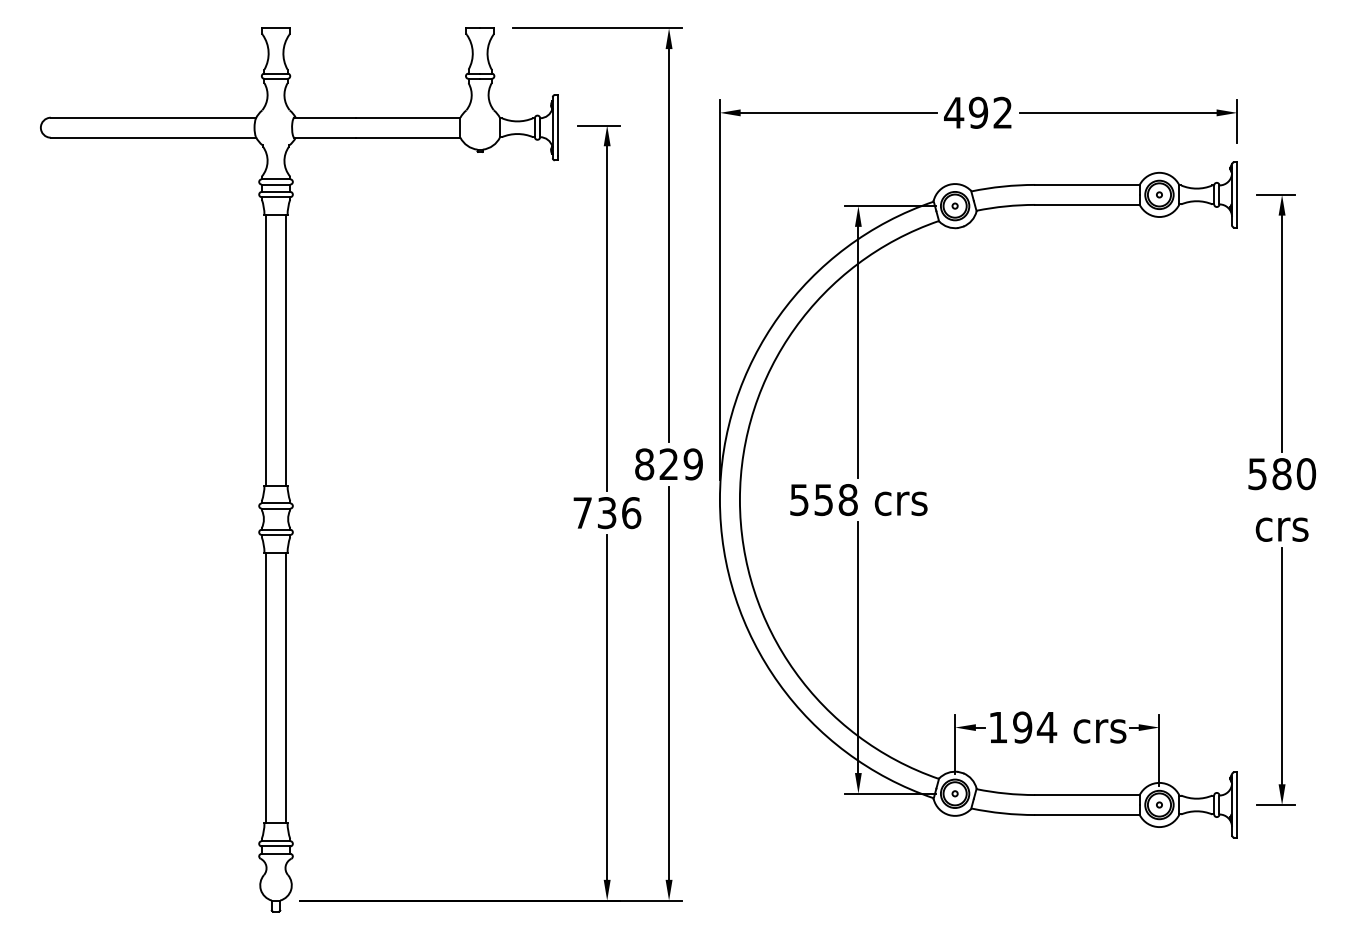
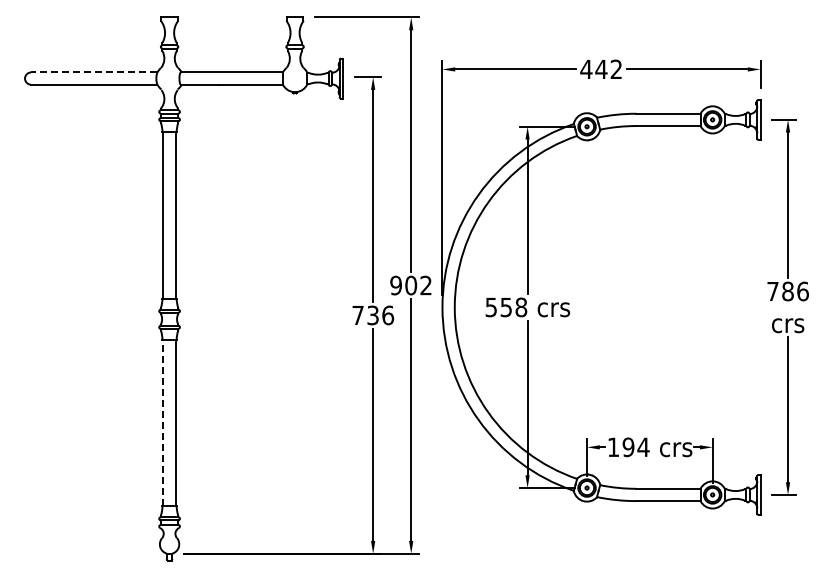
text: (978, 112) -> (601, 69), 492 -> 442
line: (152, 117) -> (93, 72), solid -> dashed
text: (667, 464) -> (410, 285), 829 -> 902
text: (1281, 474) -> (787, 291), 580 -> 786
line: (266, 687) -> (163, 422), solid -> dashed

